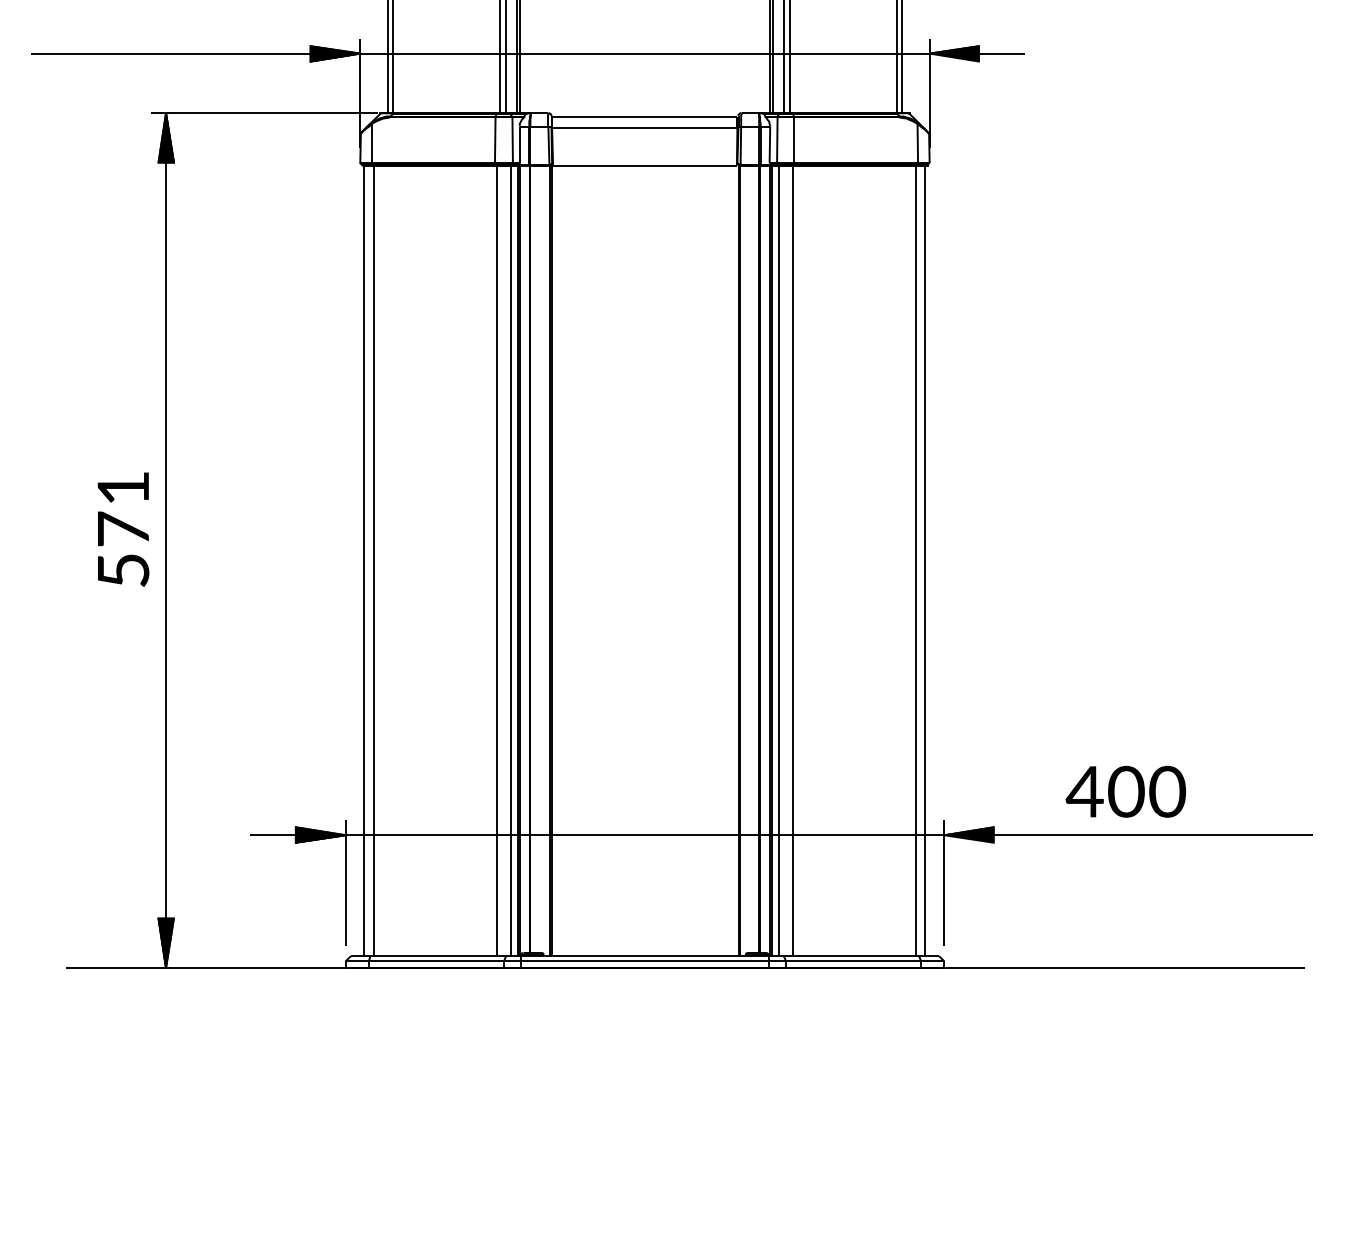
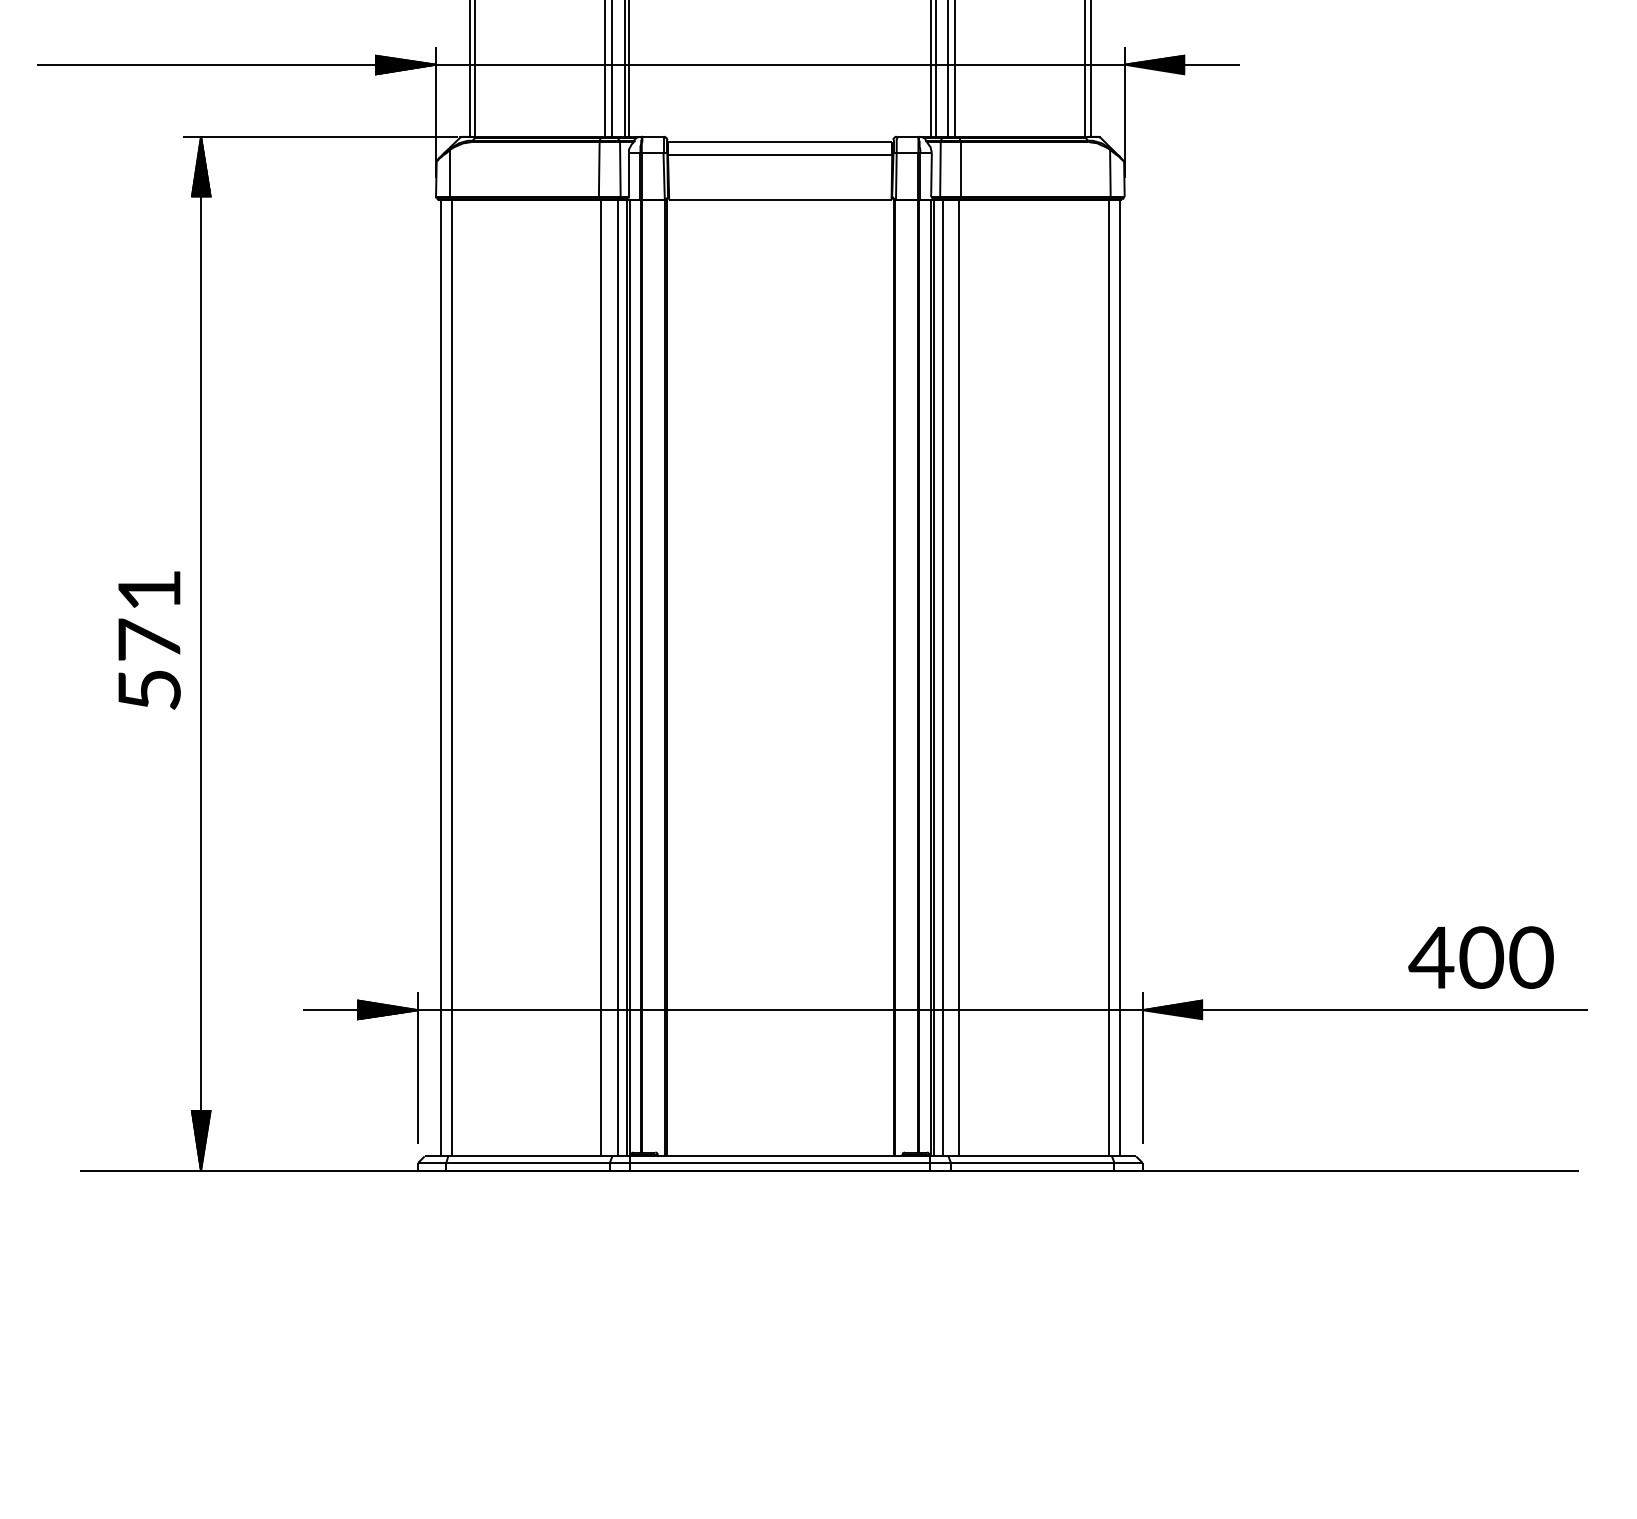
text: (1125, 791) -> (1480, 957), moved

